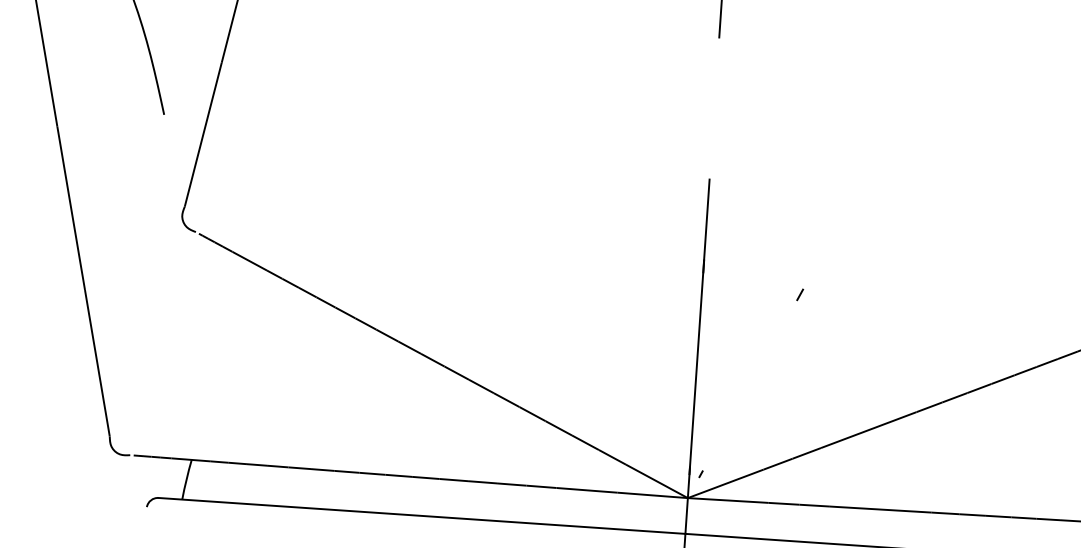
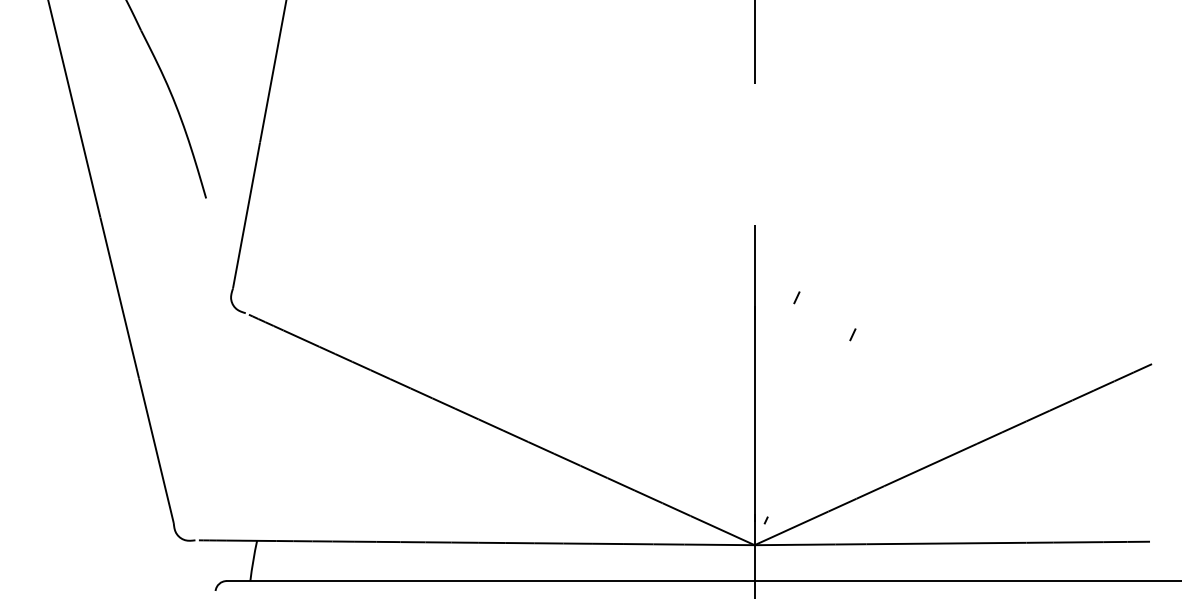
line: (746, 253) -> (796, 297), added

